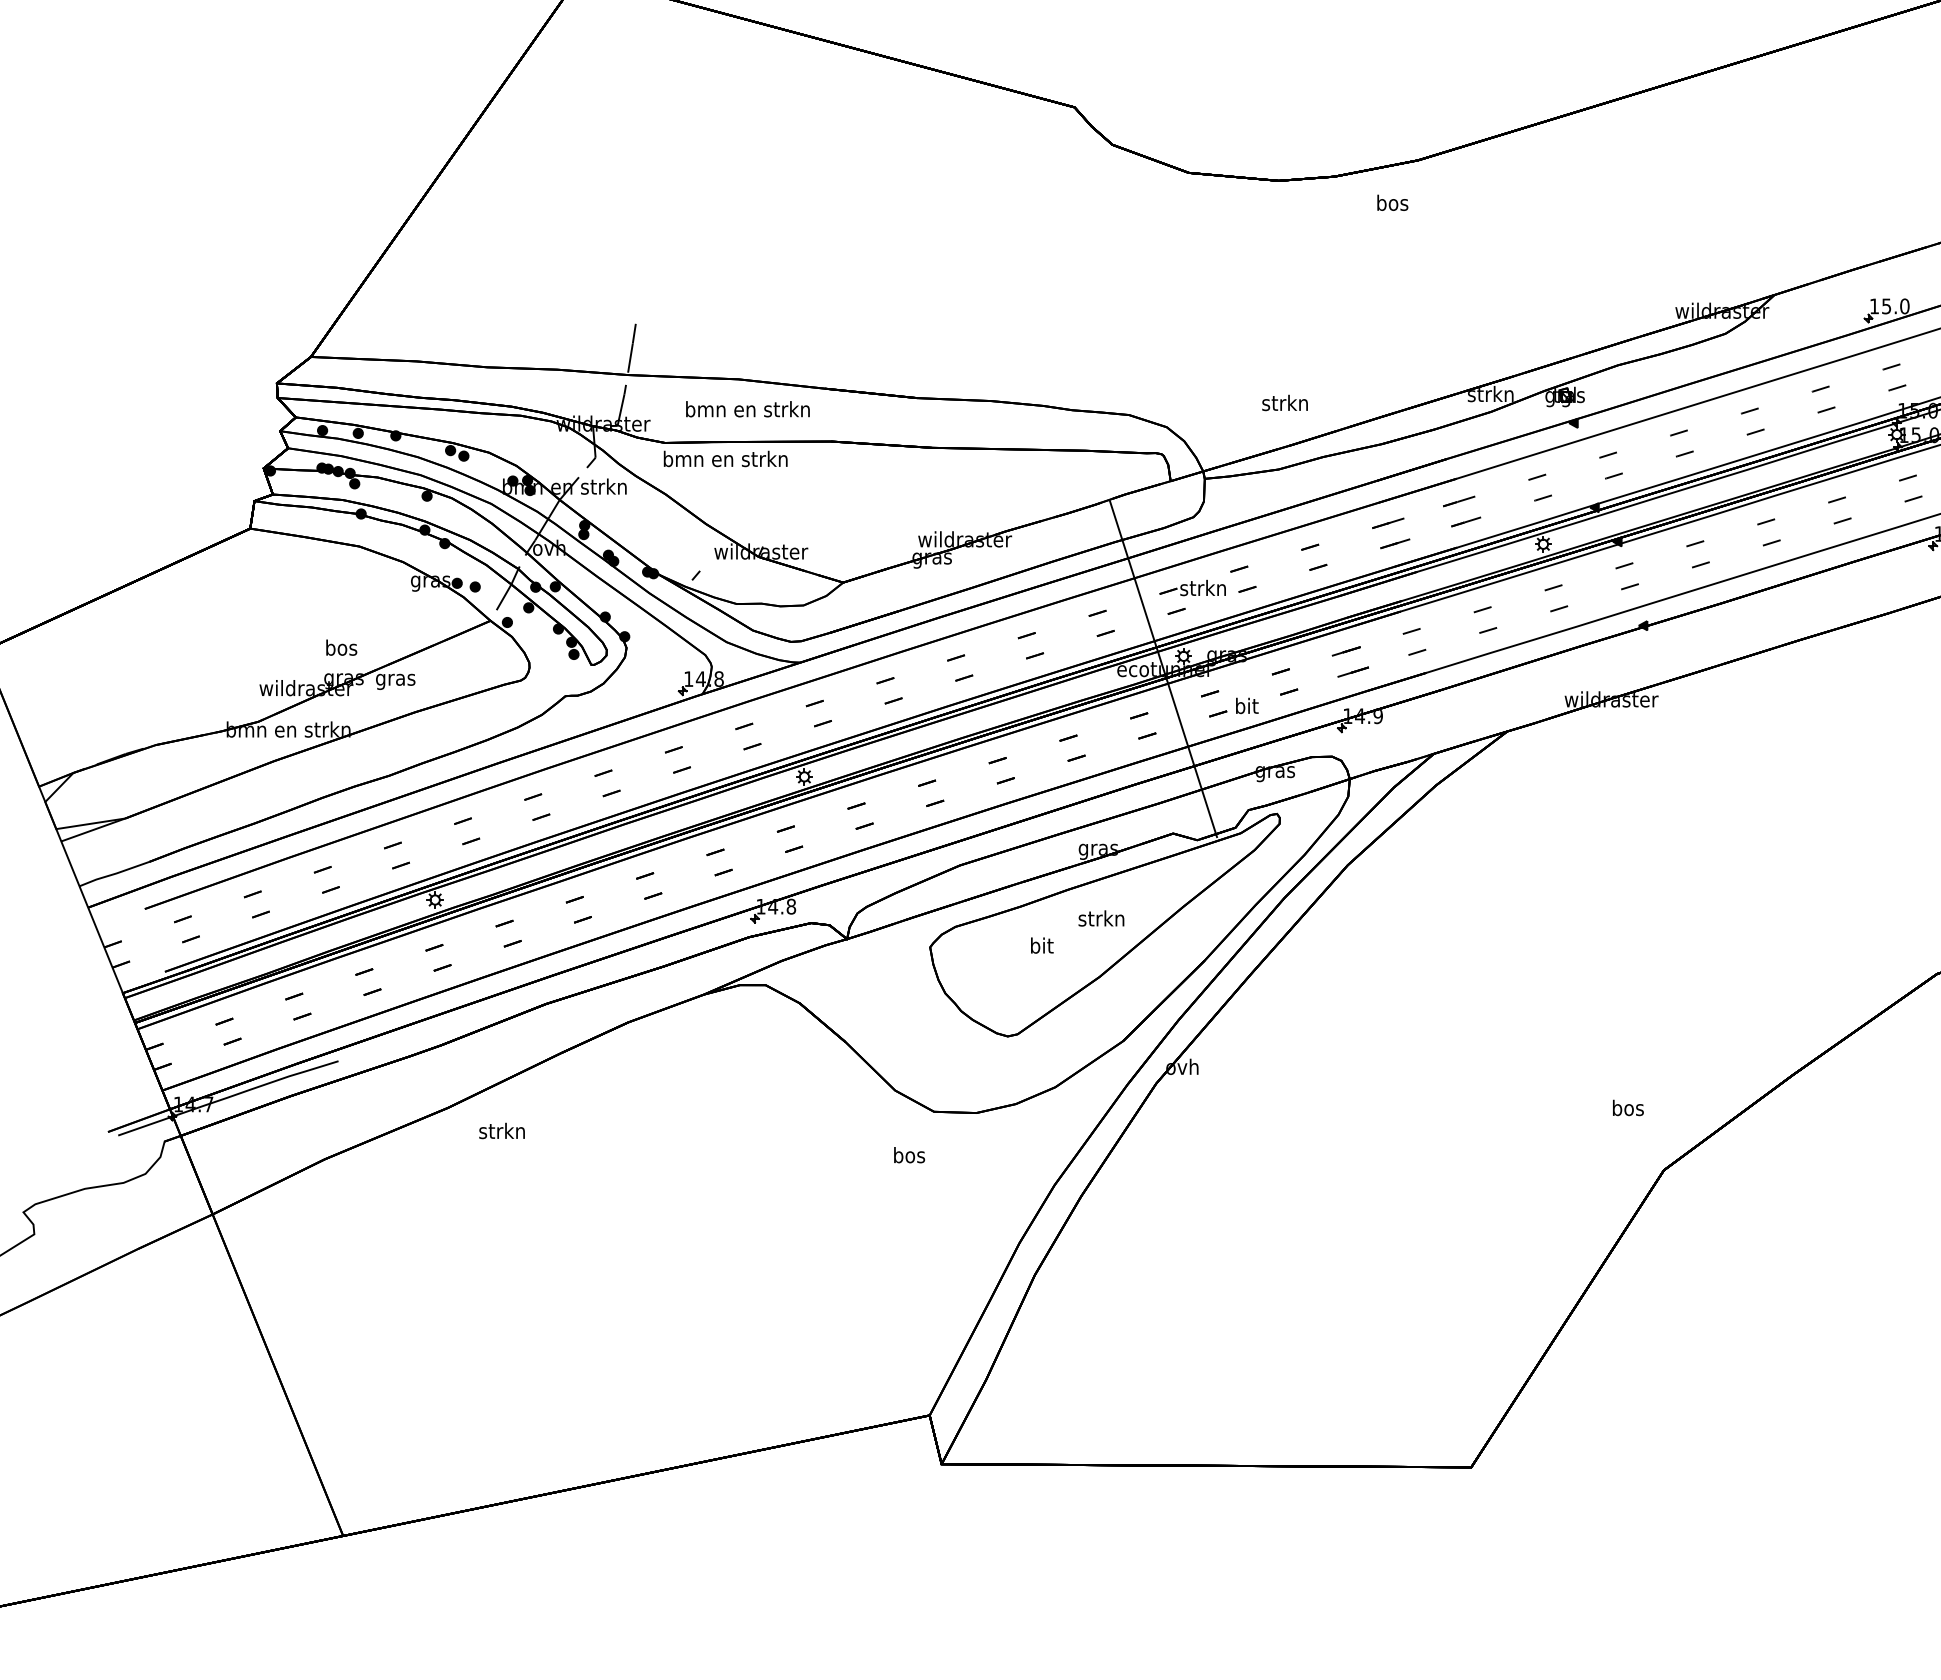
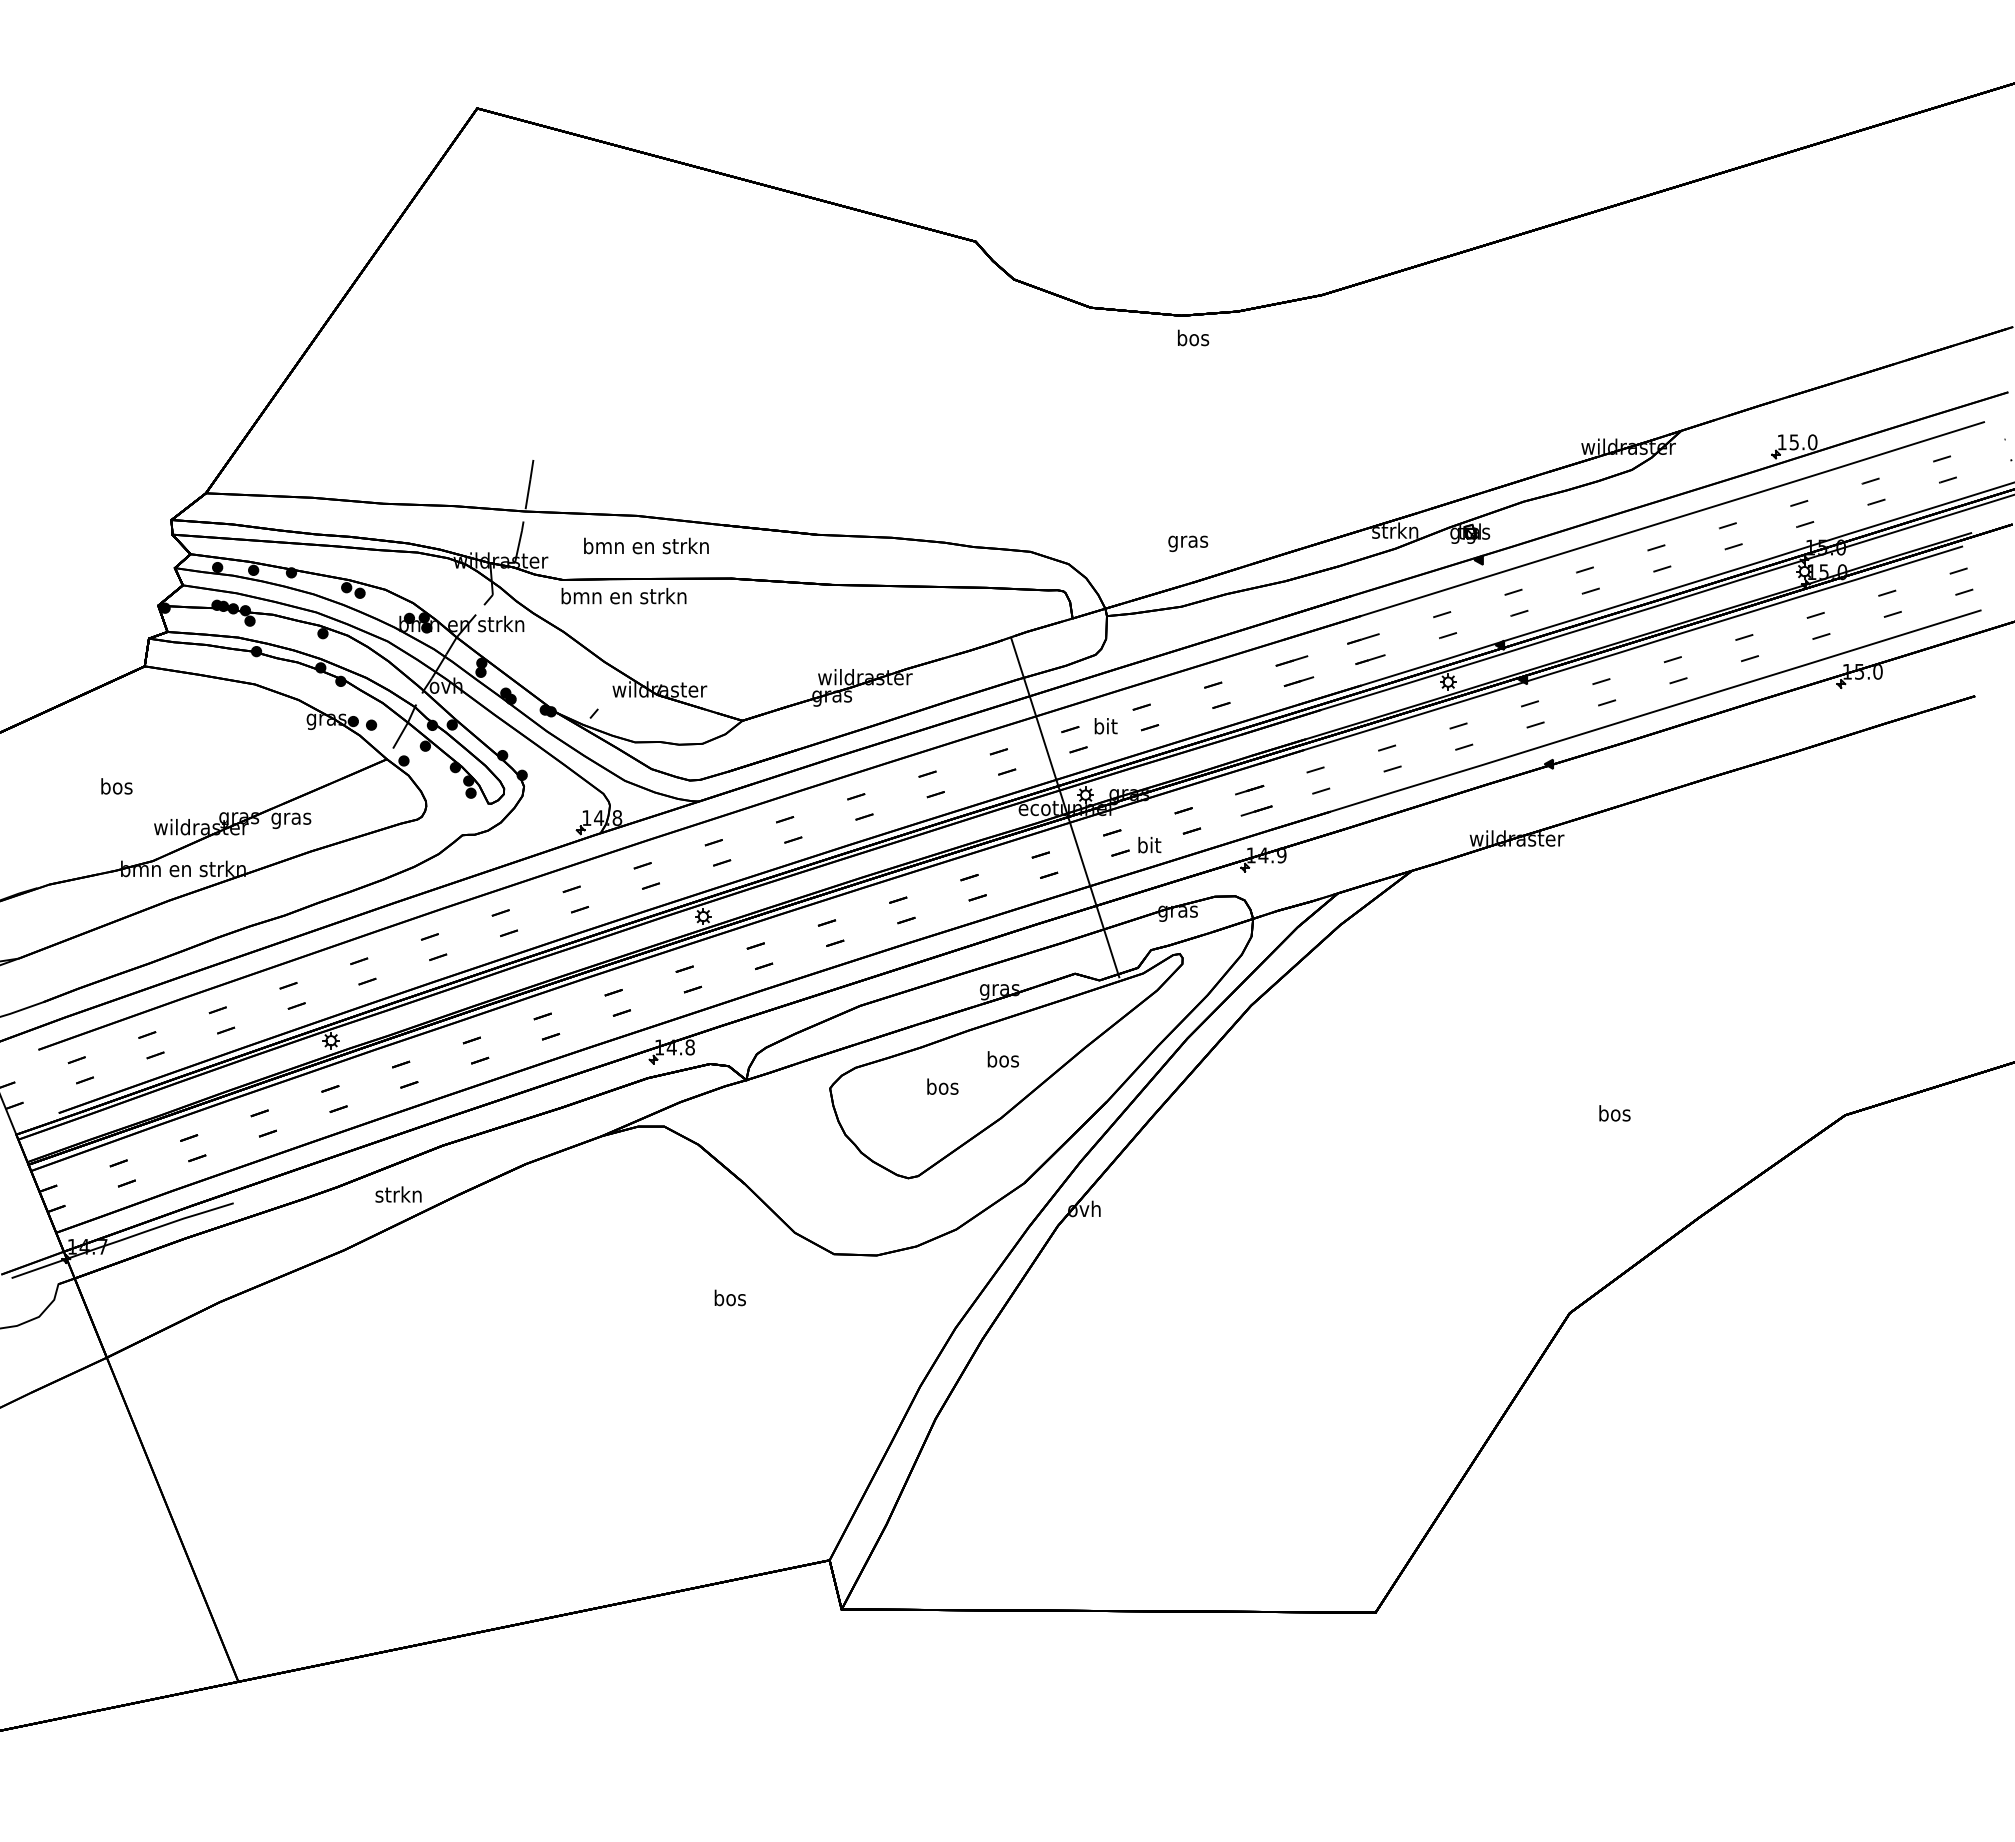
text: (1392, 202) -> (1193, 337), moved
text: (1284, 404) -> (1187, 541), strkn -> gras
text: (1203, 588) -> (1105, 726), strkn -> bit
text: (341, 647) -> (116, 786), moved
text: (1101, 918) -> (1002, 1059), strkn -> bos
text: (1041, 945) -> (942, 1086), bit -> bos
text: (1627, 1108) -> (1614, 1113), moved
text: (501, 1130) -> (398, 1194), moved
text: (908, 1154) -> (729, 1297), moved

